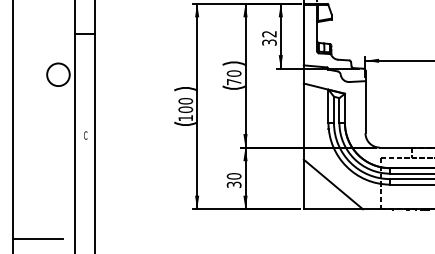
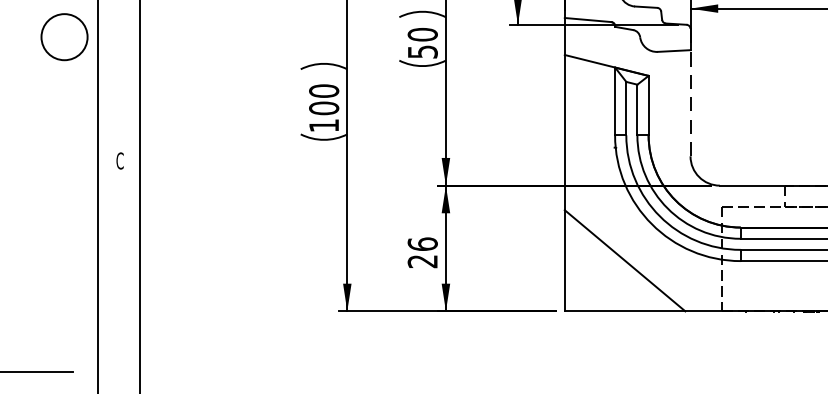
text: (234, 82) -> (423, 52), 70 -> 50
line: (365, 106) -> (690, 101), solid -> dashed
text: (233, 180) -> (421, 252), 30 -> 26

